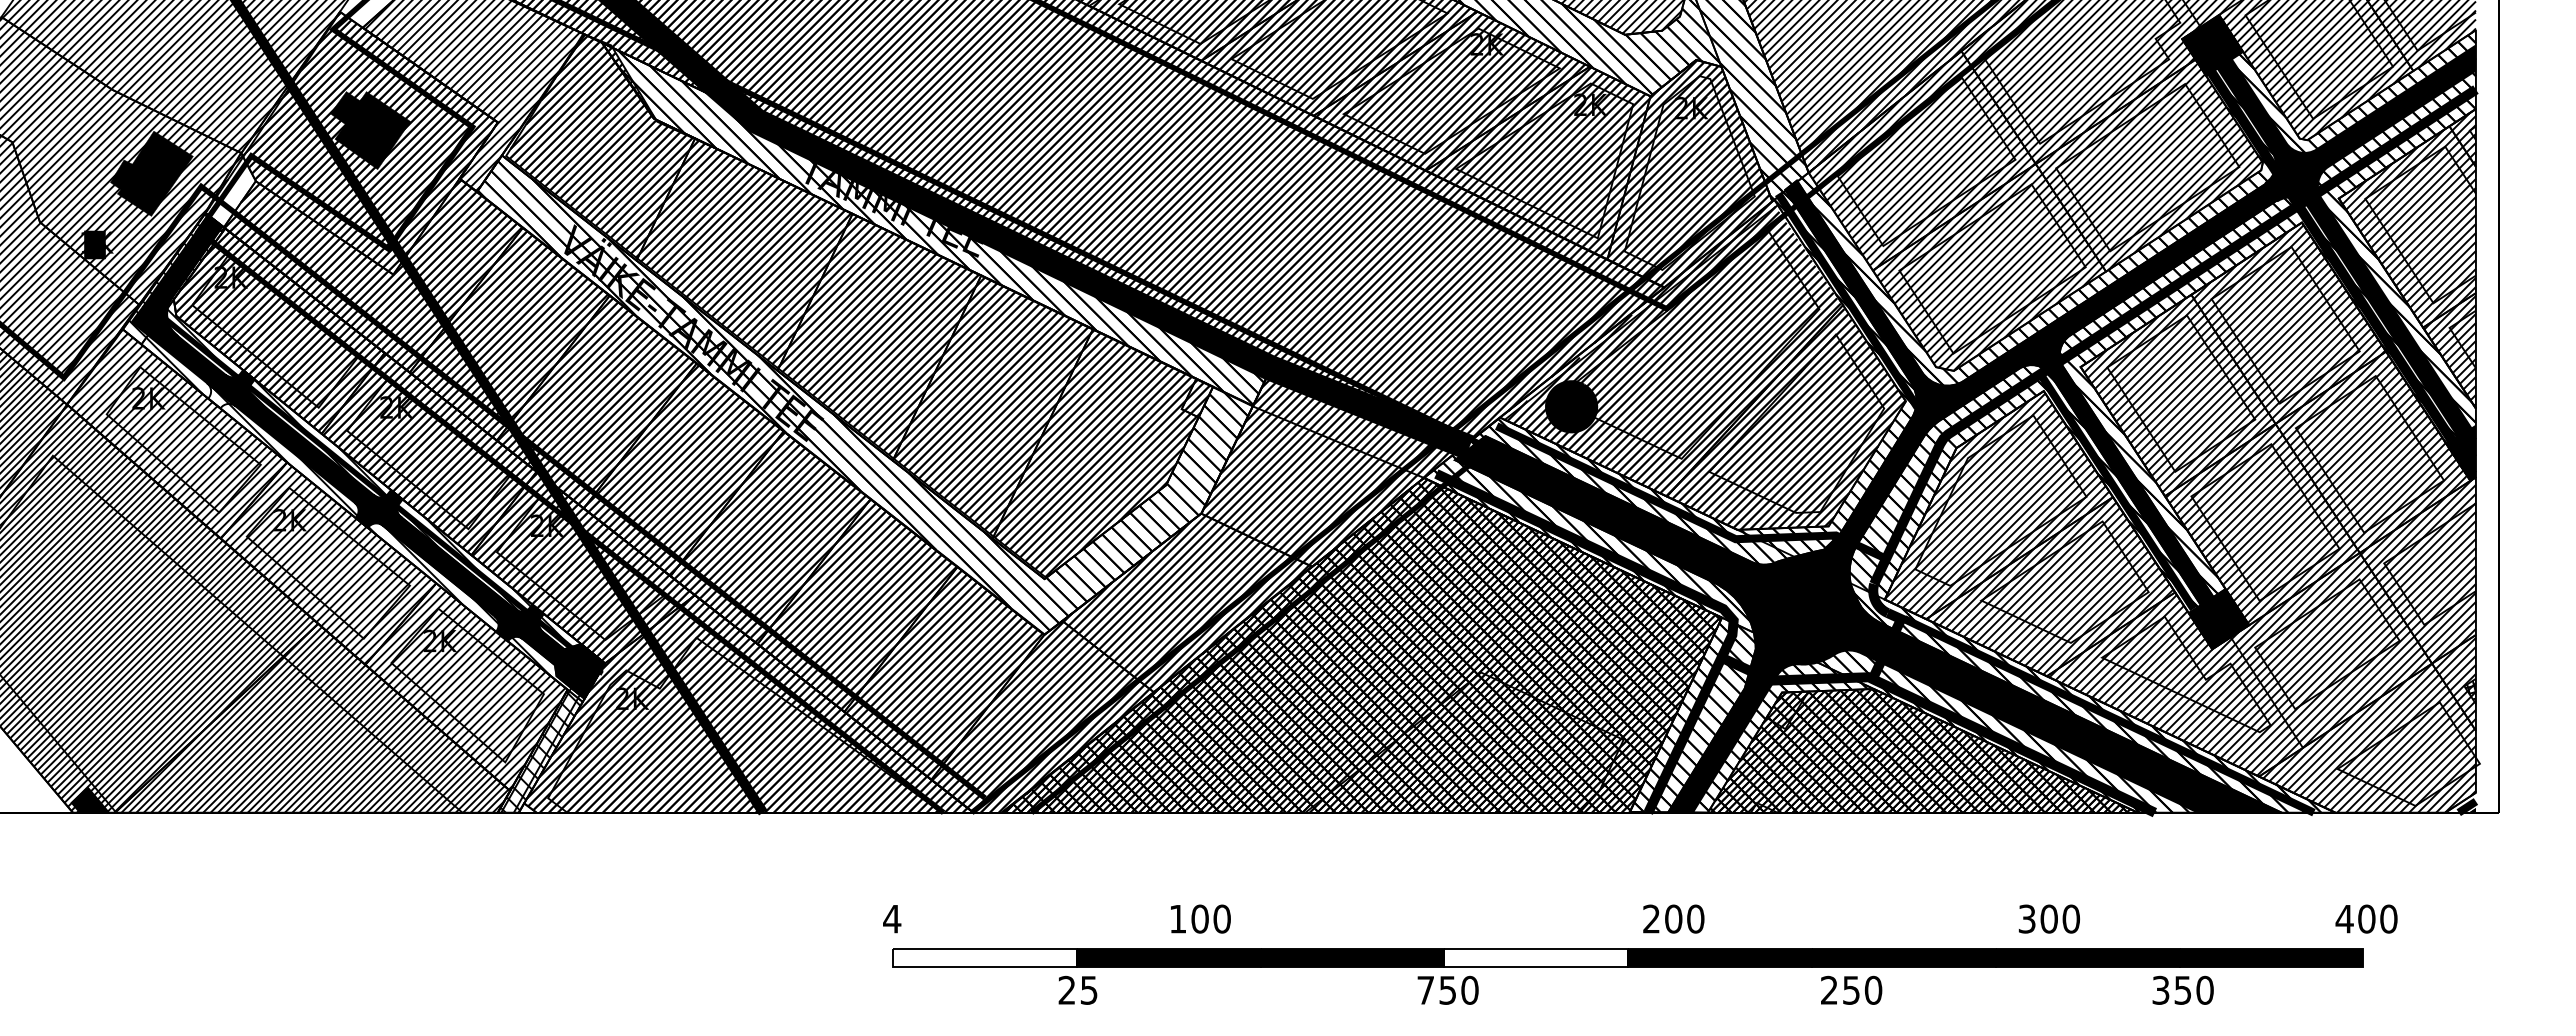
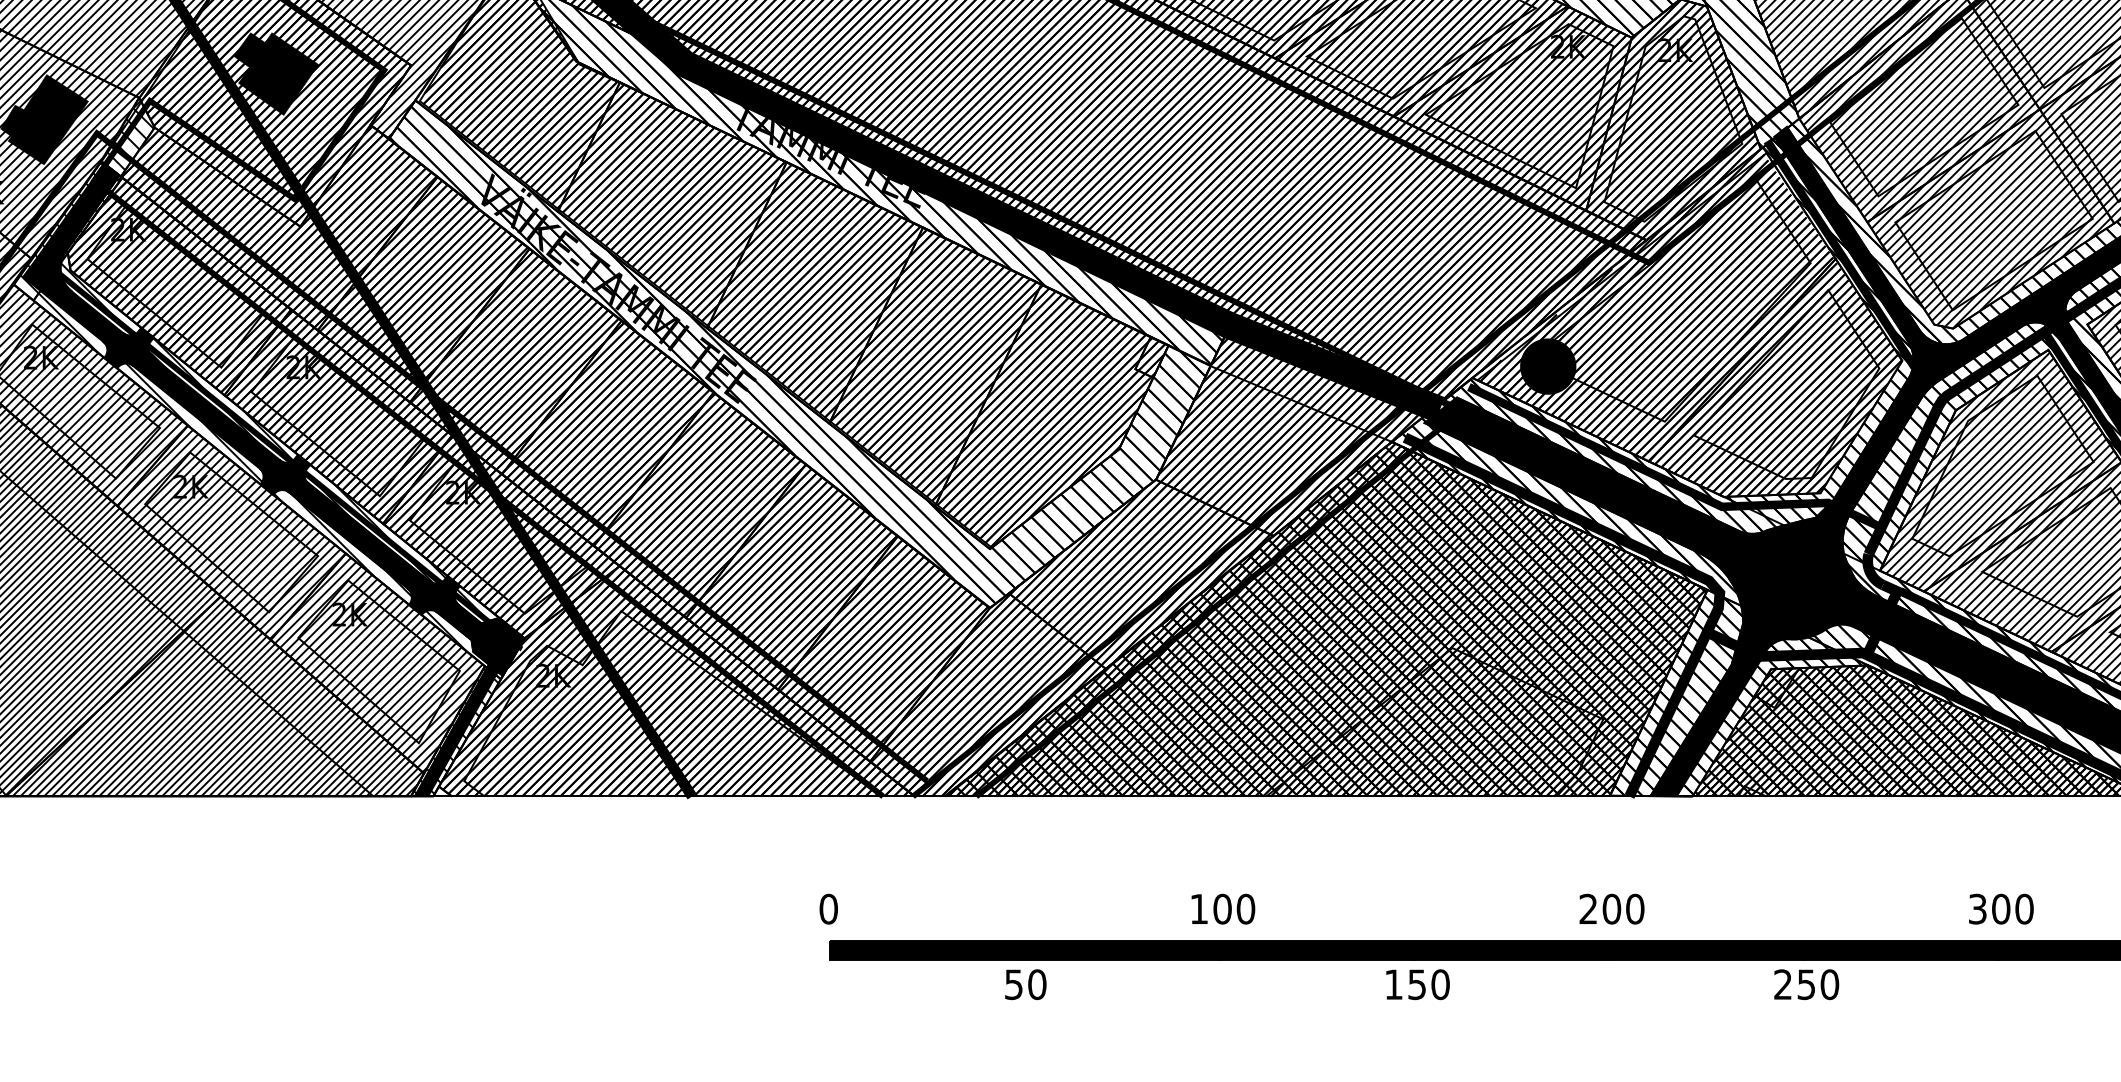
hatch: (232, 191) -> (130, 138), added
fill: (220, 395) -> (117, 354), added
fill: (540, 750) -> (456, 730), added
text: (892, 918) -> (829, 908), 4 -> 0
text: (1200, 918) -> (1222, 908), moved
text: (1673, 918) -> (1611, 908), moved
text: (2048, 918) -> (2000, 908), moved
fill: (984, 957) -> (926, 949), added
fill: (1536, 957) -> (1511, 949), added
text: (1077, 989) -> (1024, 983), 25 -> 50
text: (1851, 989) -> (1806, 983), moved
text: (1425, 990) -> (1393, 984), 750 -> 150

